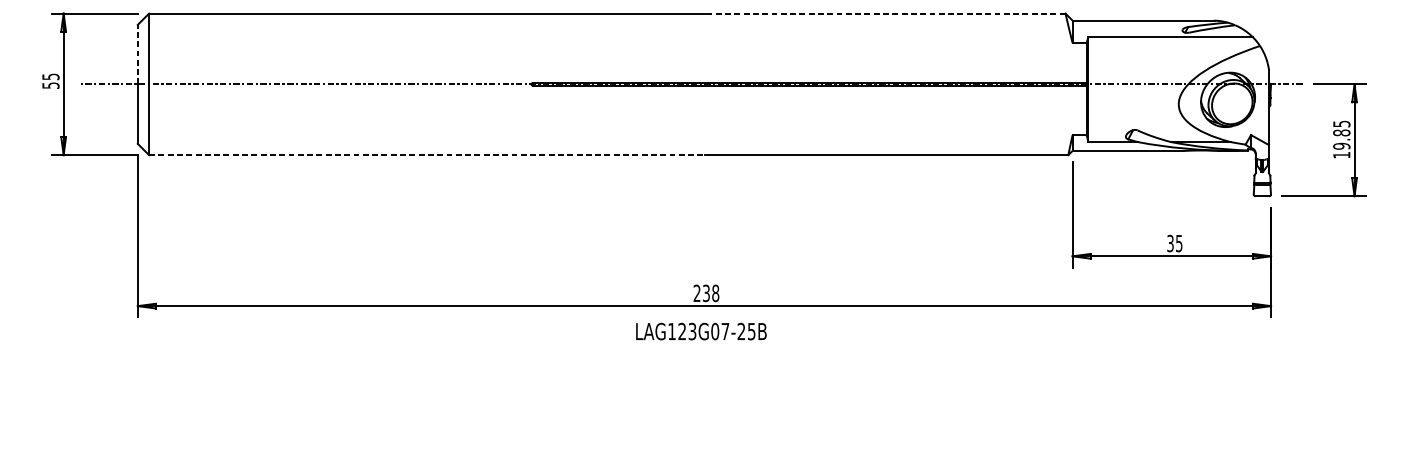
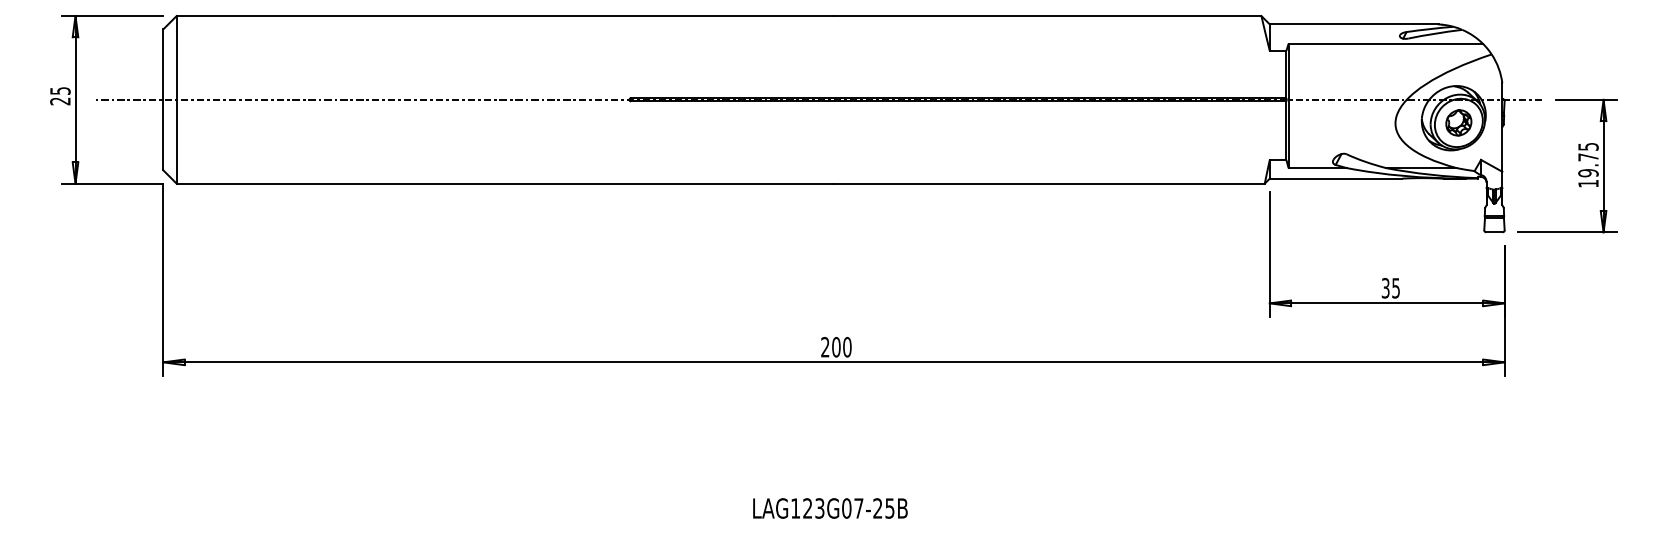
line: (884, 13) -> (1047, 16), dashed -> solid
line: (137, 54) -> (163, 64), dashed -> solid
text: (50, 85) -> (60, 101), 55 -> 25
part: (1232, 103) -> (1458, 122), added
text: (1341, 133) -> (1588, 157), 19.85 -> 19.75
line: (426, 155) -> (505, 183), dashed -> solid
text: (710, 293) -> (841, 347), 238 -> 200
text: (701, 331) -> (830, 508), moved

